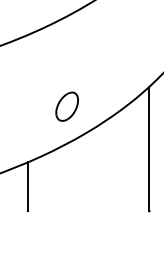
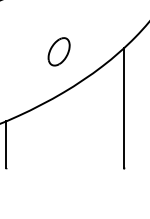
part: (66, 106) -> (58, 51), moved

